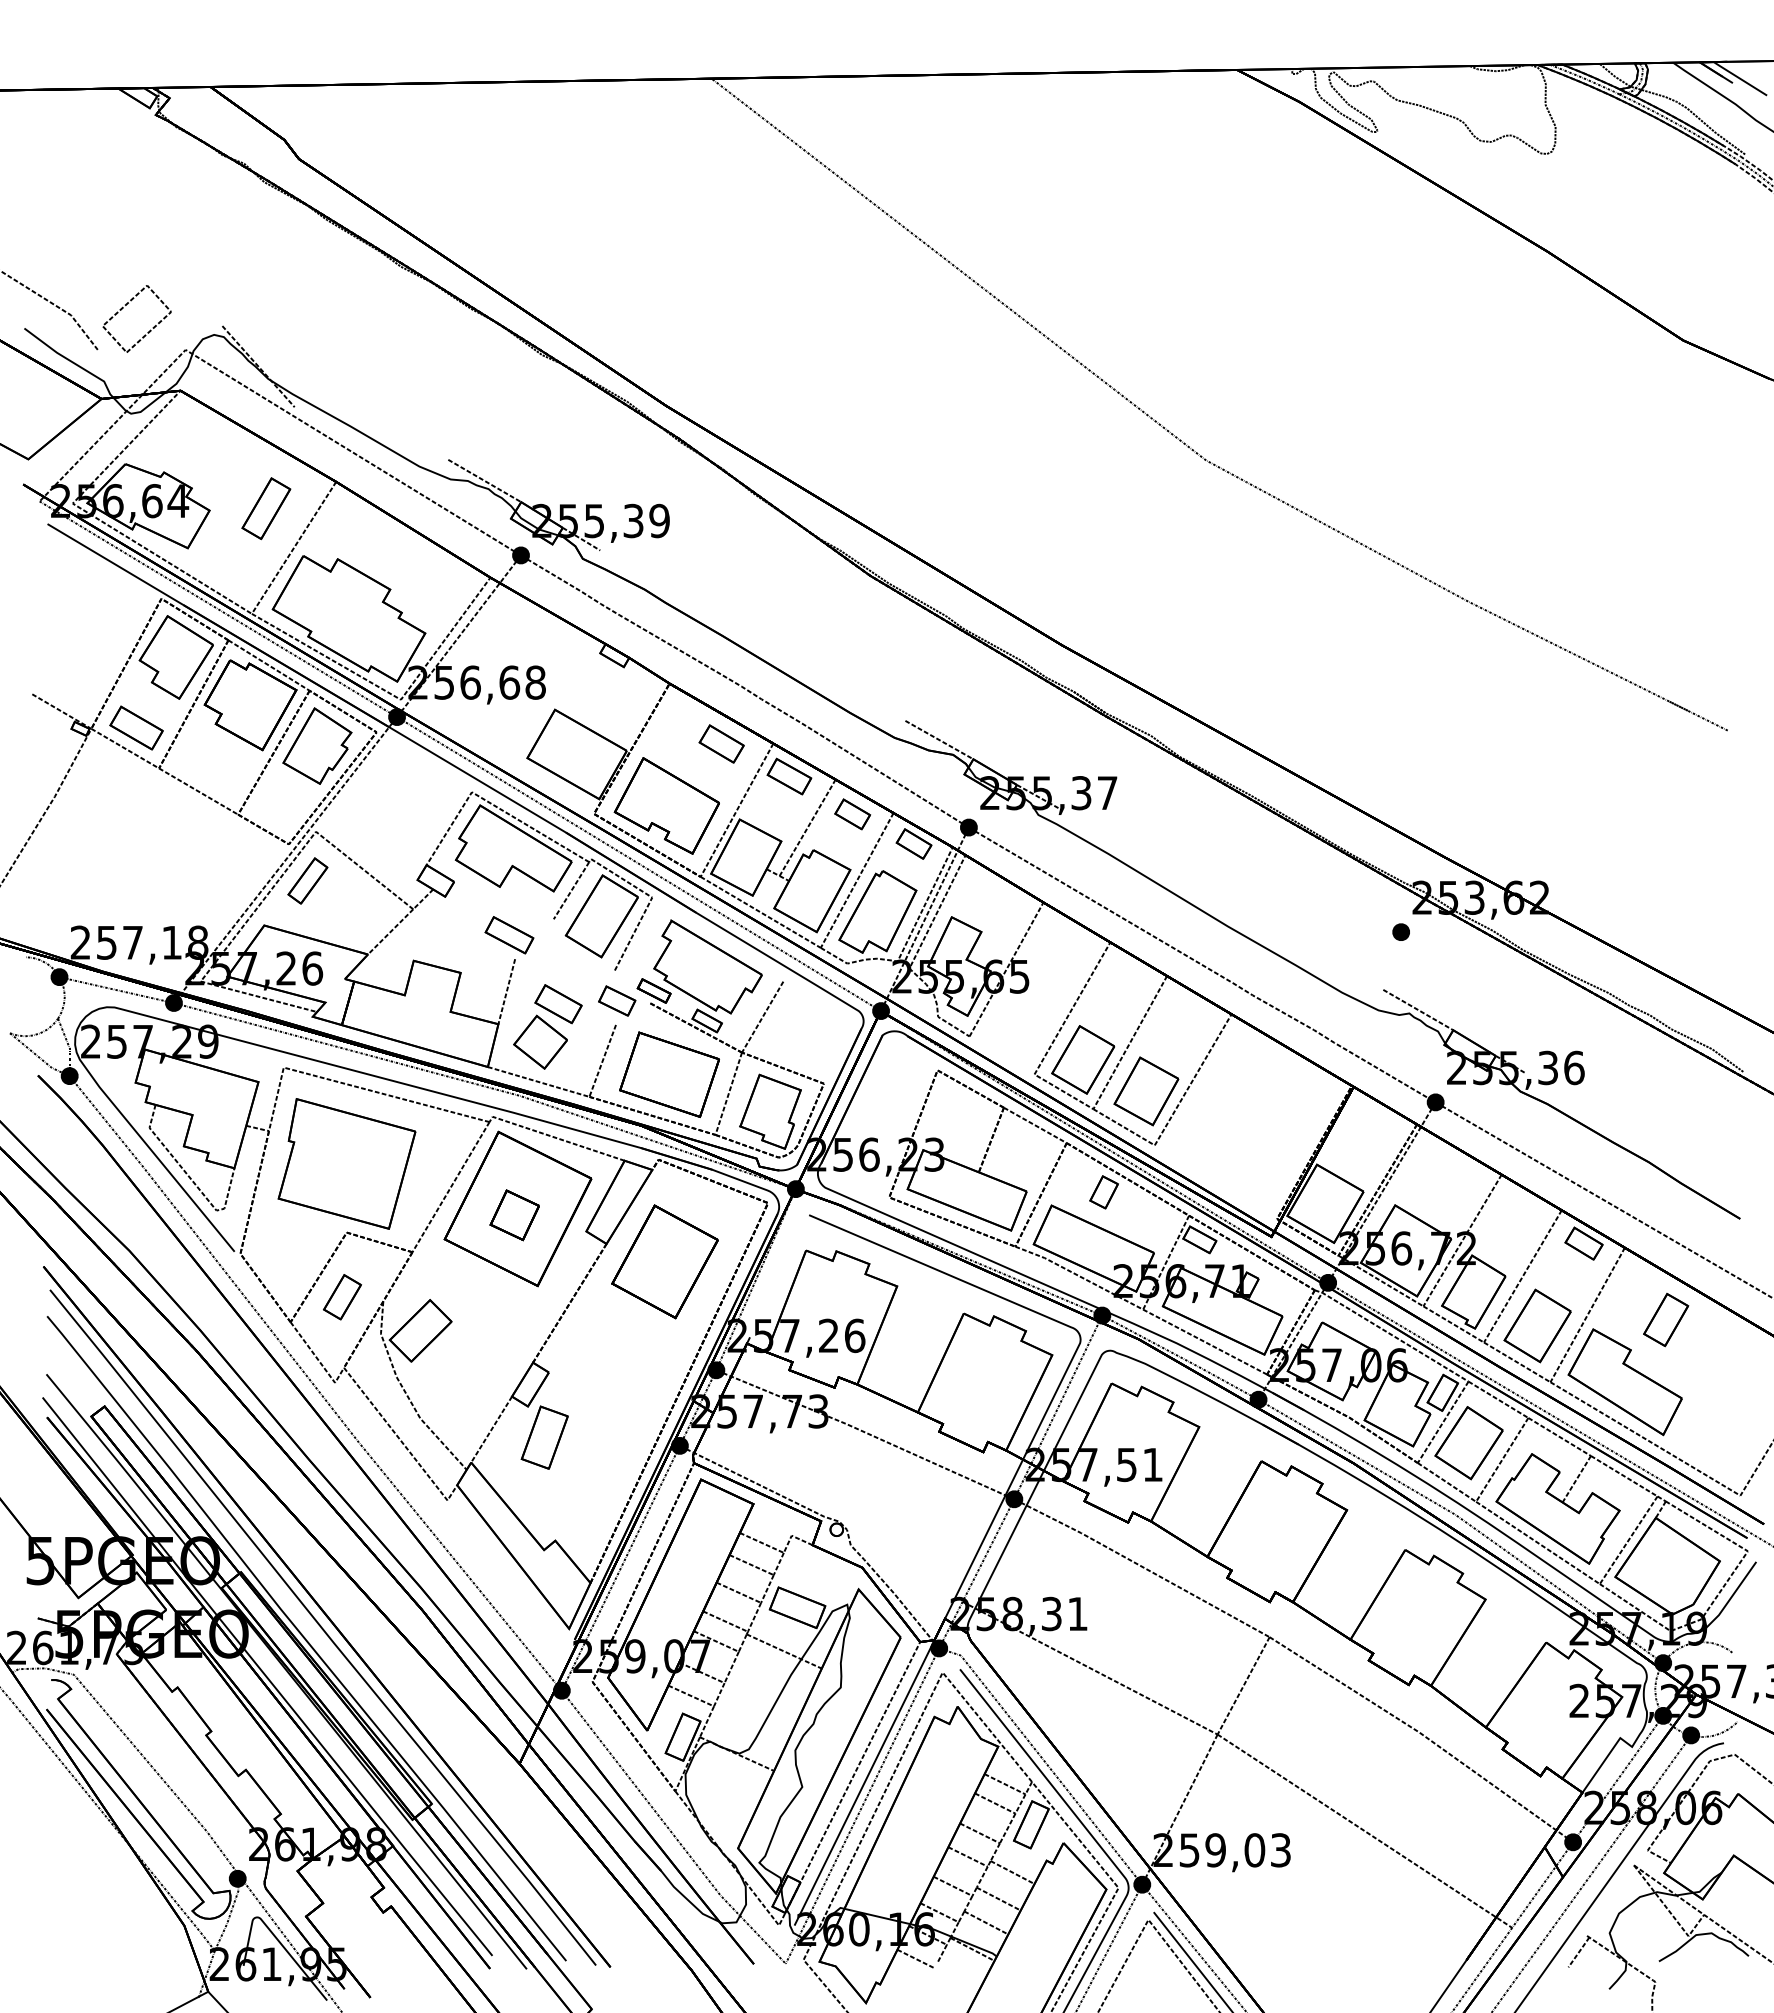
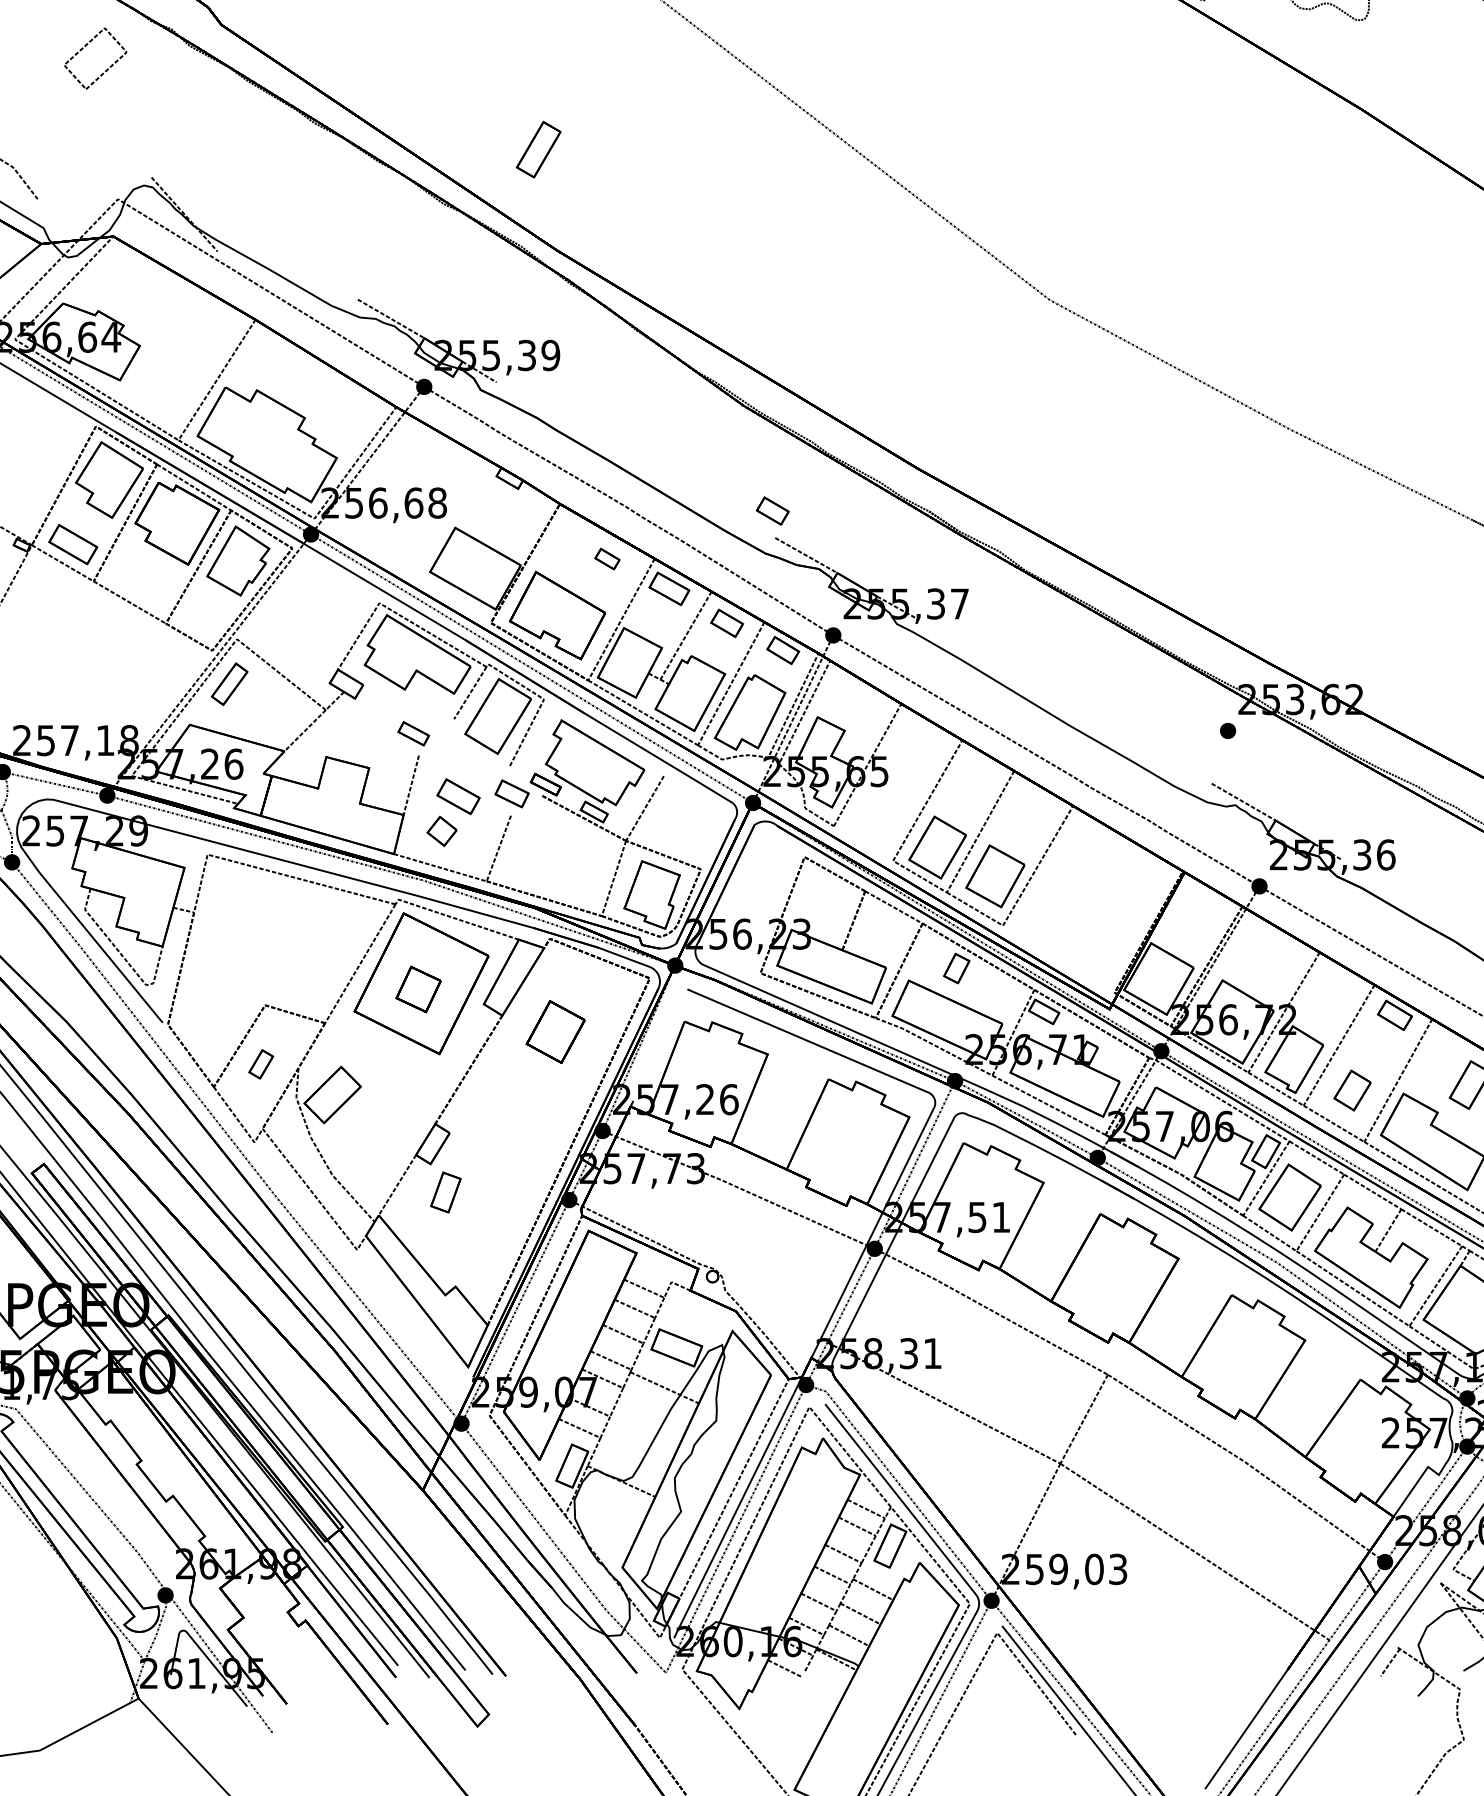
part: (126, 305) -> (85, 46), moved
part: (266, 508) -> (538, 149), moved
part: (902, 691) -> (772, 511), added
part: (721, 743) -> (607, 558), size x0.6
part: (509, 935) -> (413, 733), size x0.7
part: (540, 1041) -> (442, 830), size x0.6
part: (669, 1074) -> (559, 860), removed
part: (346, 1163) -> (264, 942), removed
part: (664, 1261) -> (555, 1031), size x0.6
part: (342, 1297) -> (261, 1064), size x0.7
part: (1537, 1325) -> (1352, 1090), size x0.6
part: (544, 1437) -> (445, 1192), size x0.7

